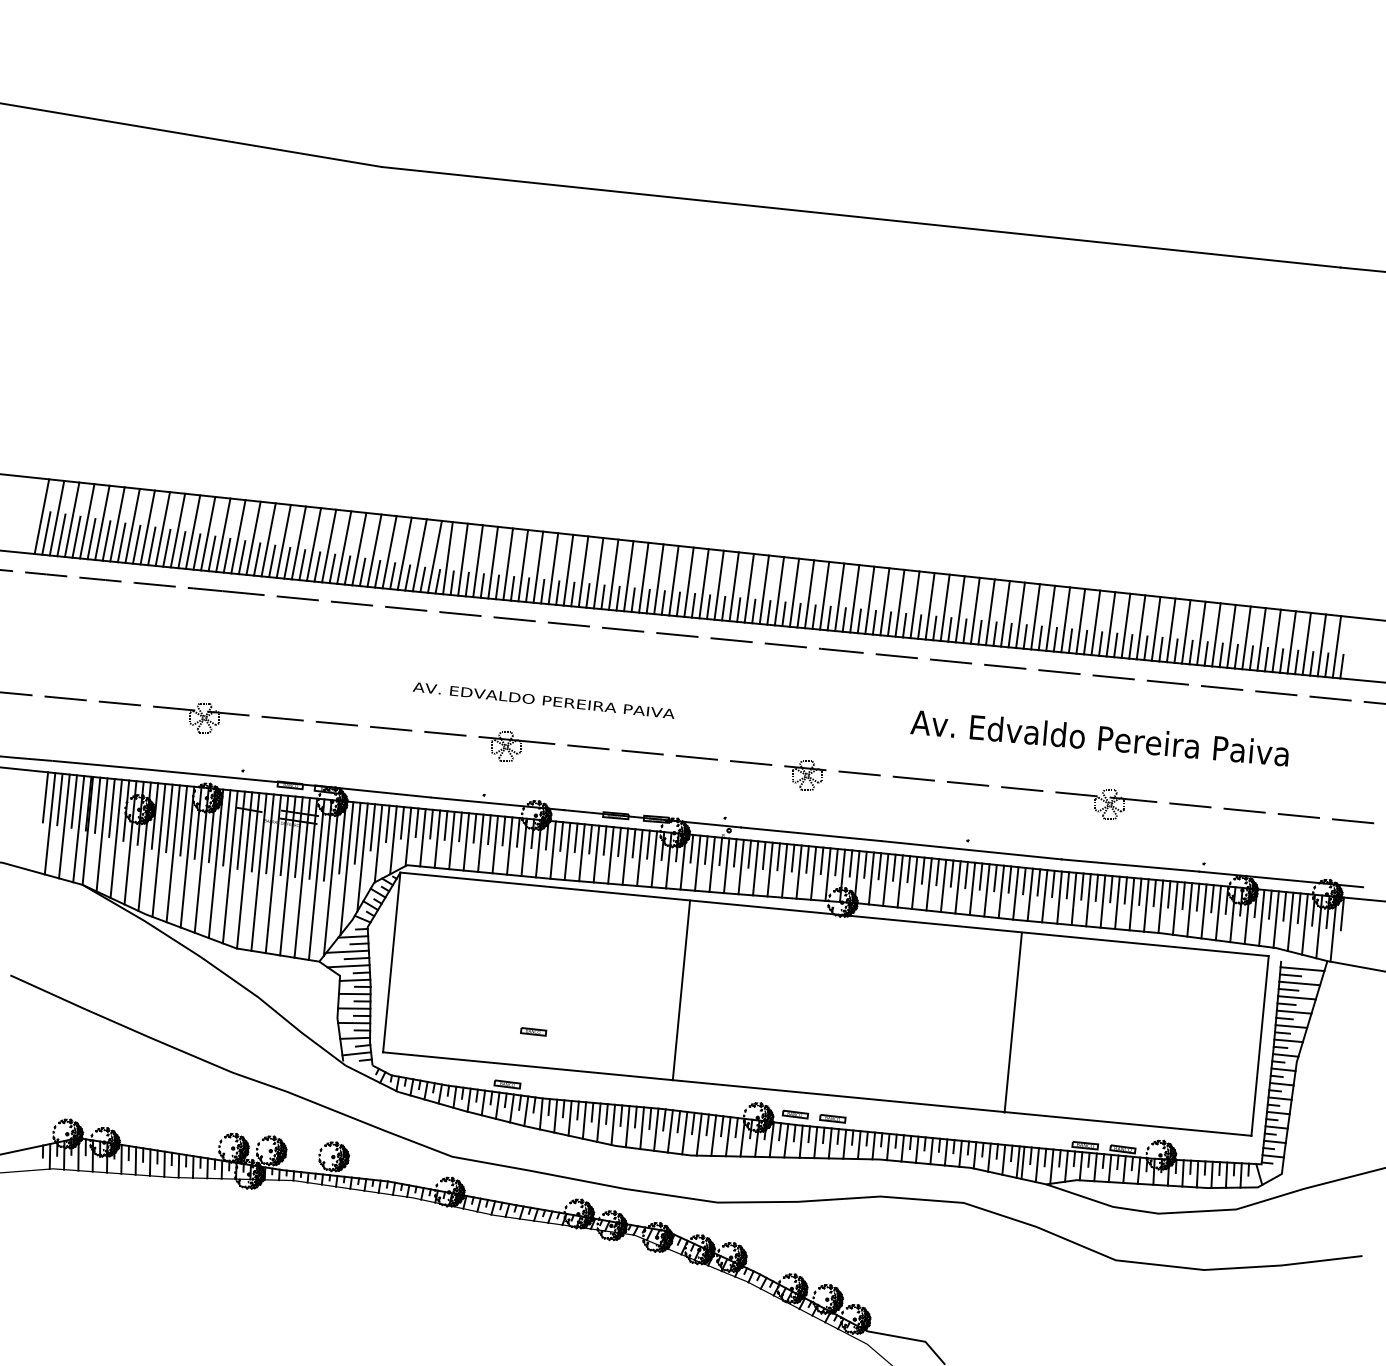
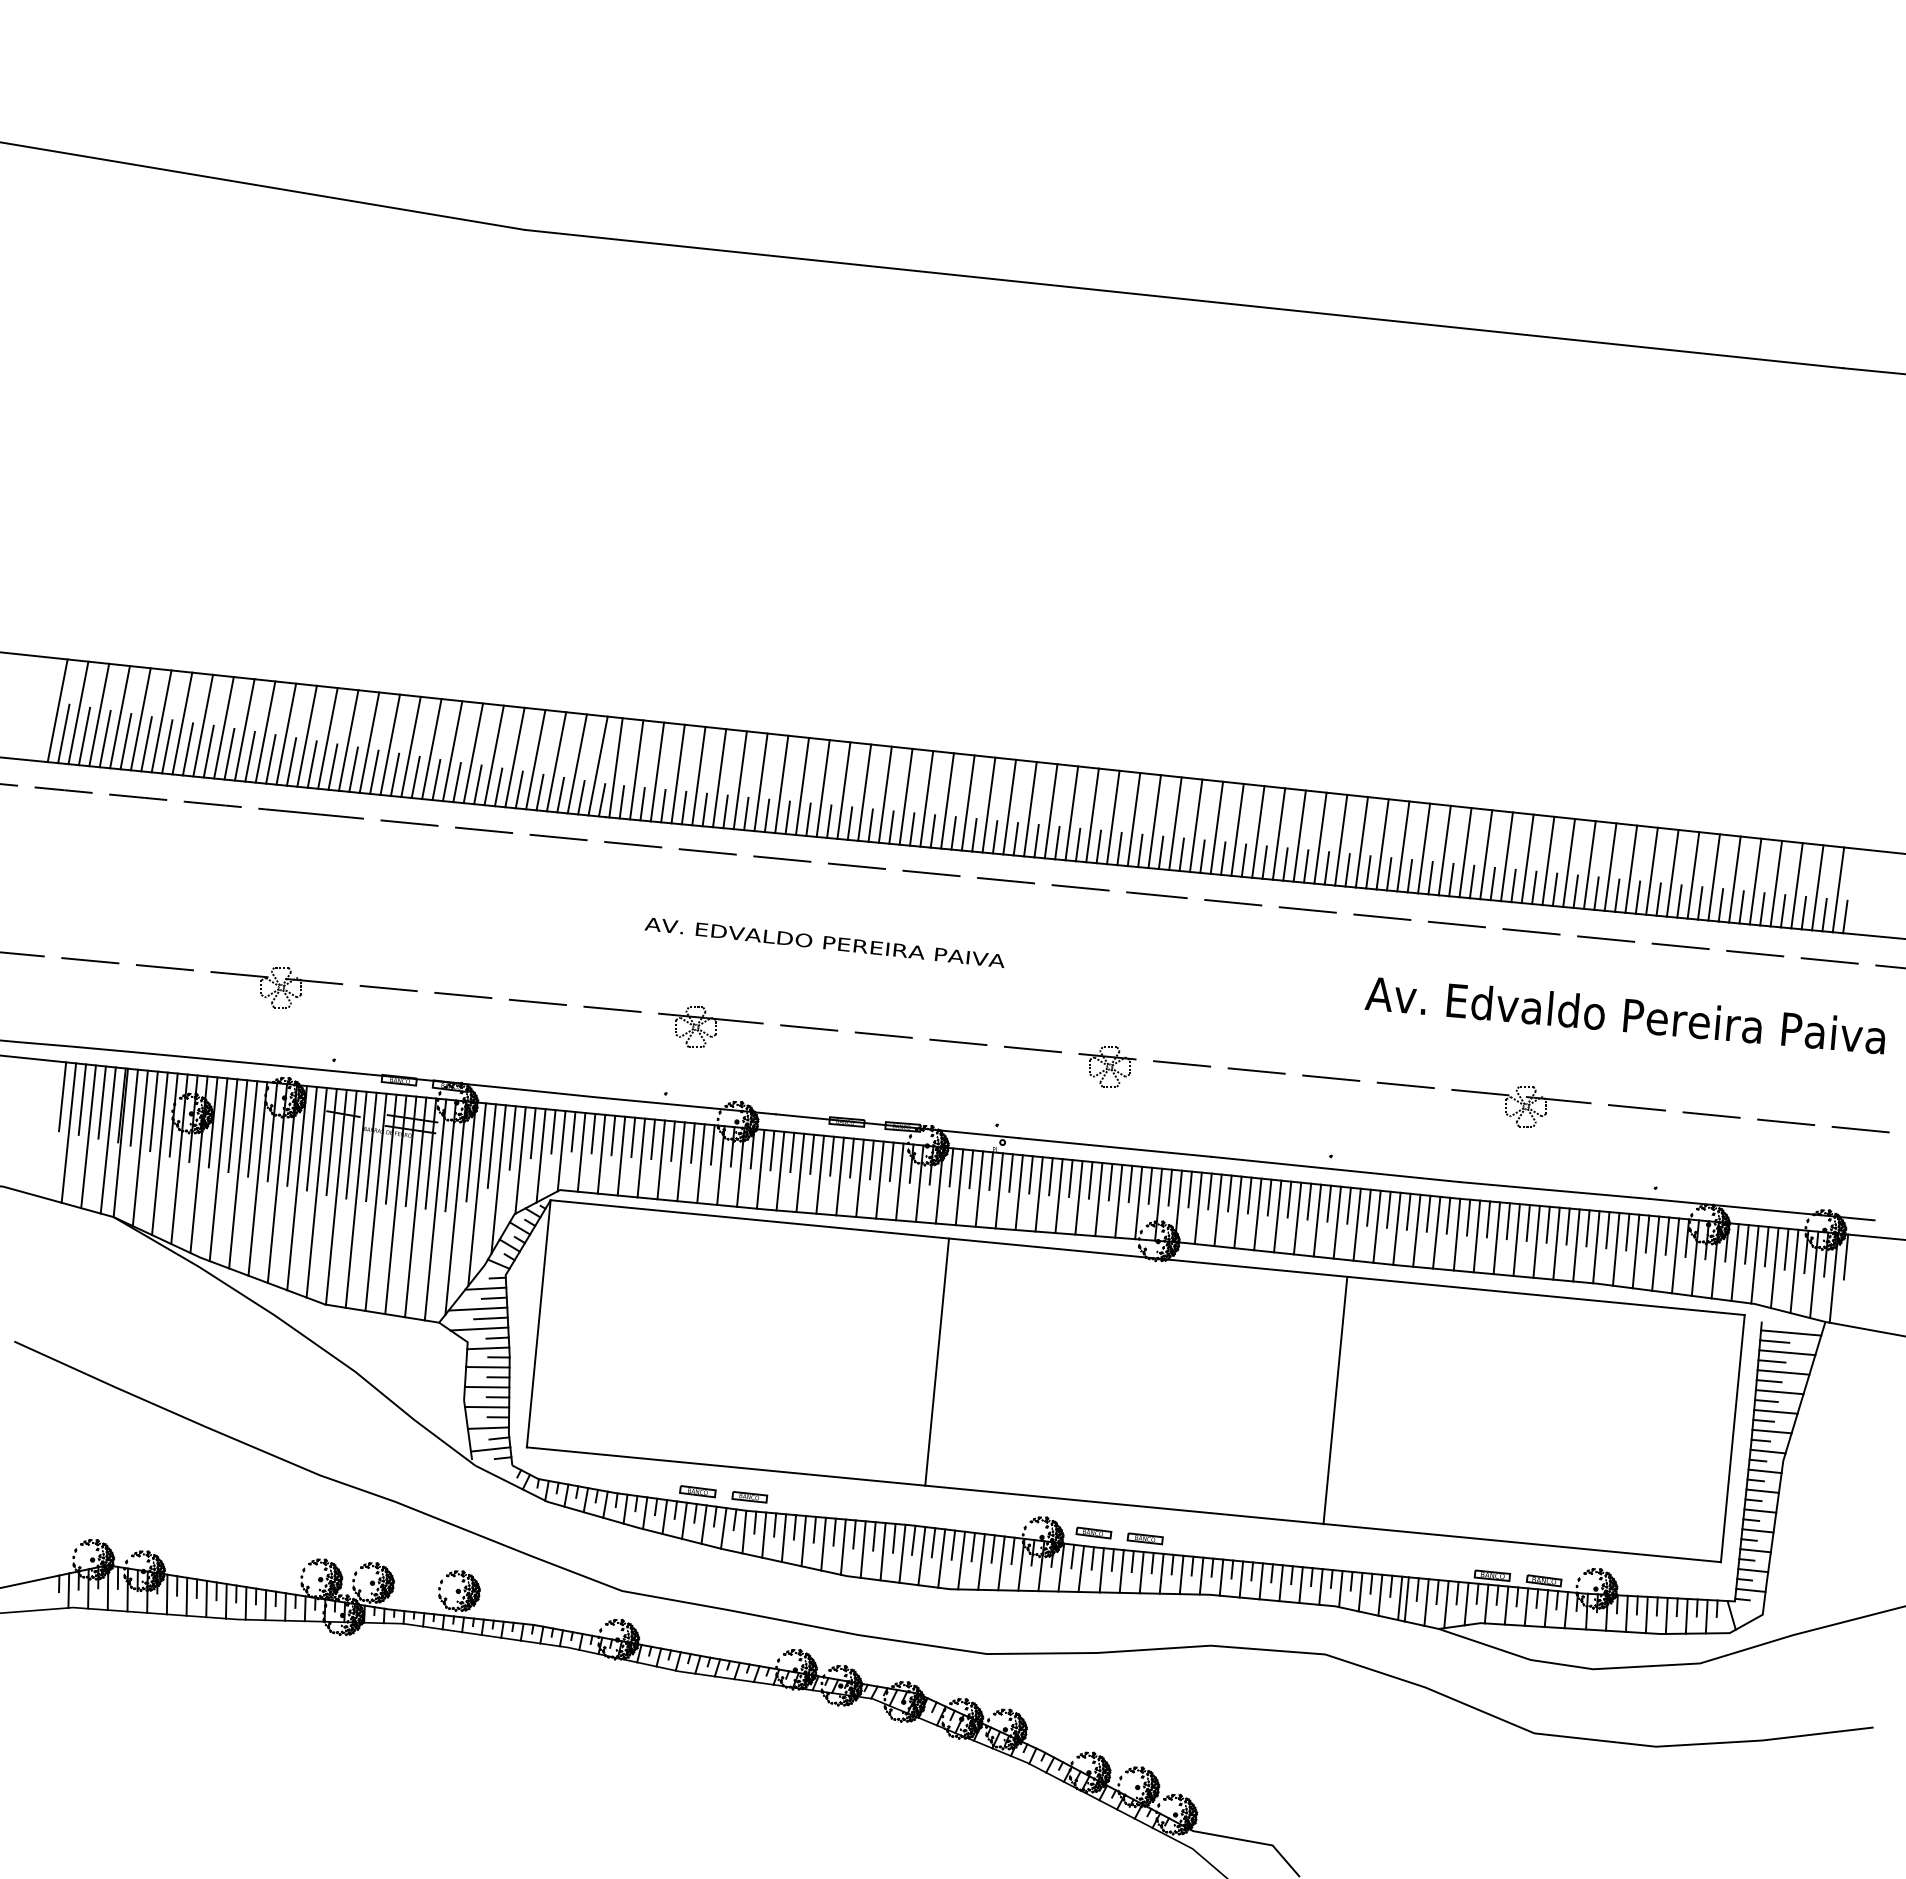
text: (543, 700) -> (824, 942), moved
text: (1099, 738) -> (1624, 1015), moved
line: (1013, 1022) -> (1335, 1400), moved
part: (533, 1032) -> (749, 1497), moved

